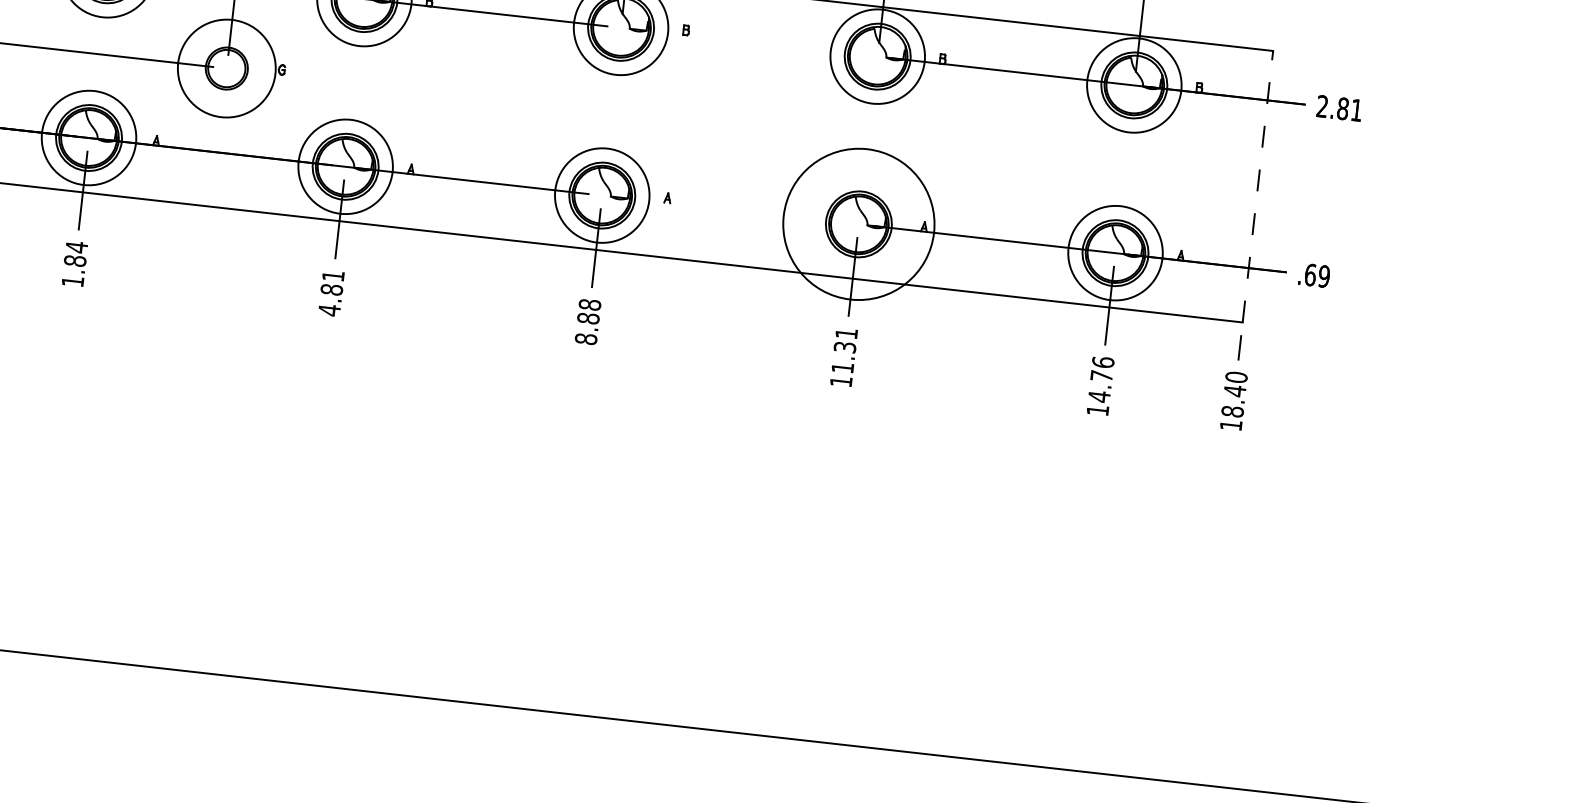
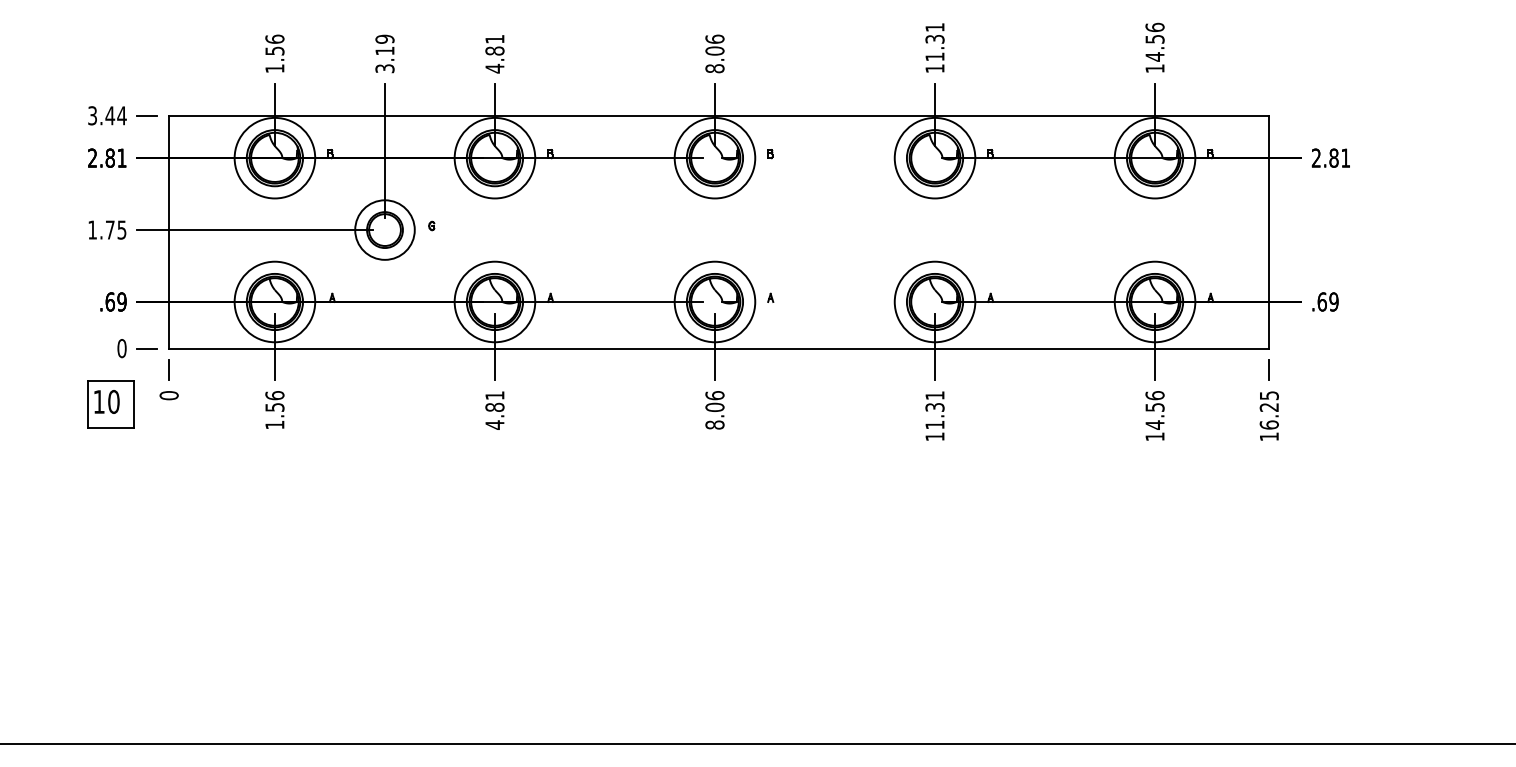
circle: (226, 67) -> (384, 229), size x0.71
line: (1258, 185) -> (1269, 231), dashed -> solid
circle: (858, 223) -> (934, 301), size x0.62
text: (75, 252) -> (274, 400), 1.84 -> 1.56
text: (588, 311) -> (714, 401), 8.88 -> 8.06
text: (1101, 376) -> (1154, 407), 14.76 -> 14.56
text: (1233, 394) -> (1268, 410), 18.40 -> 16.25

